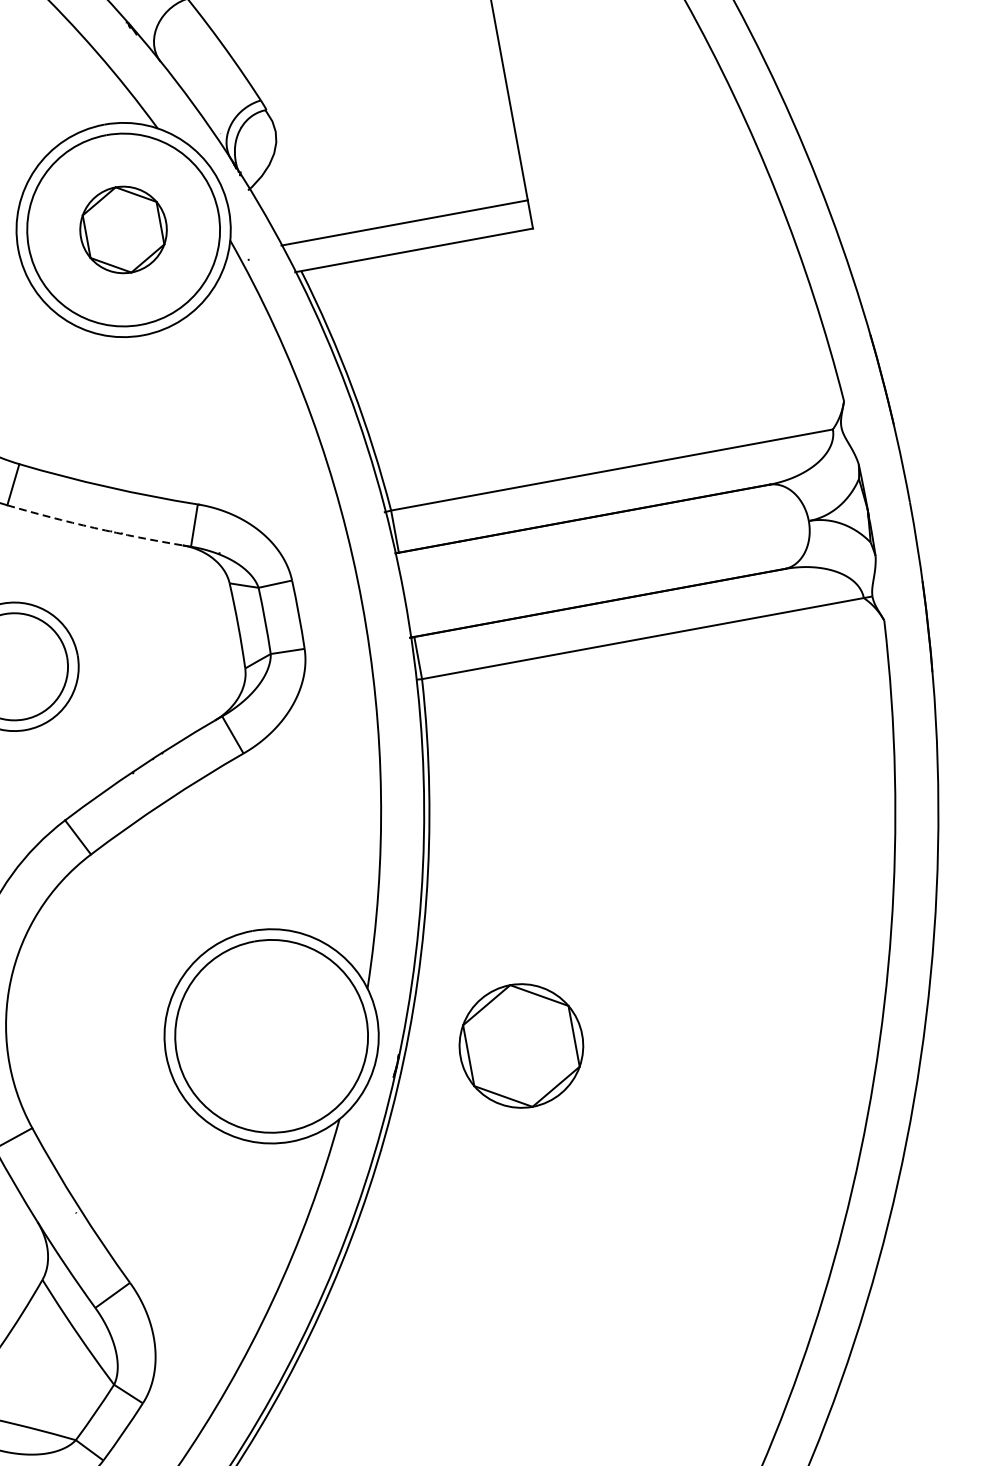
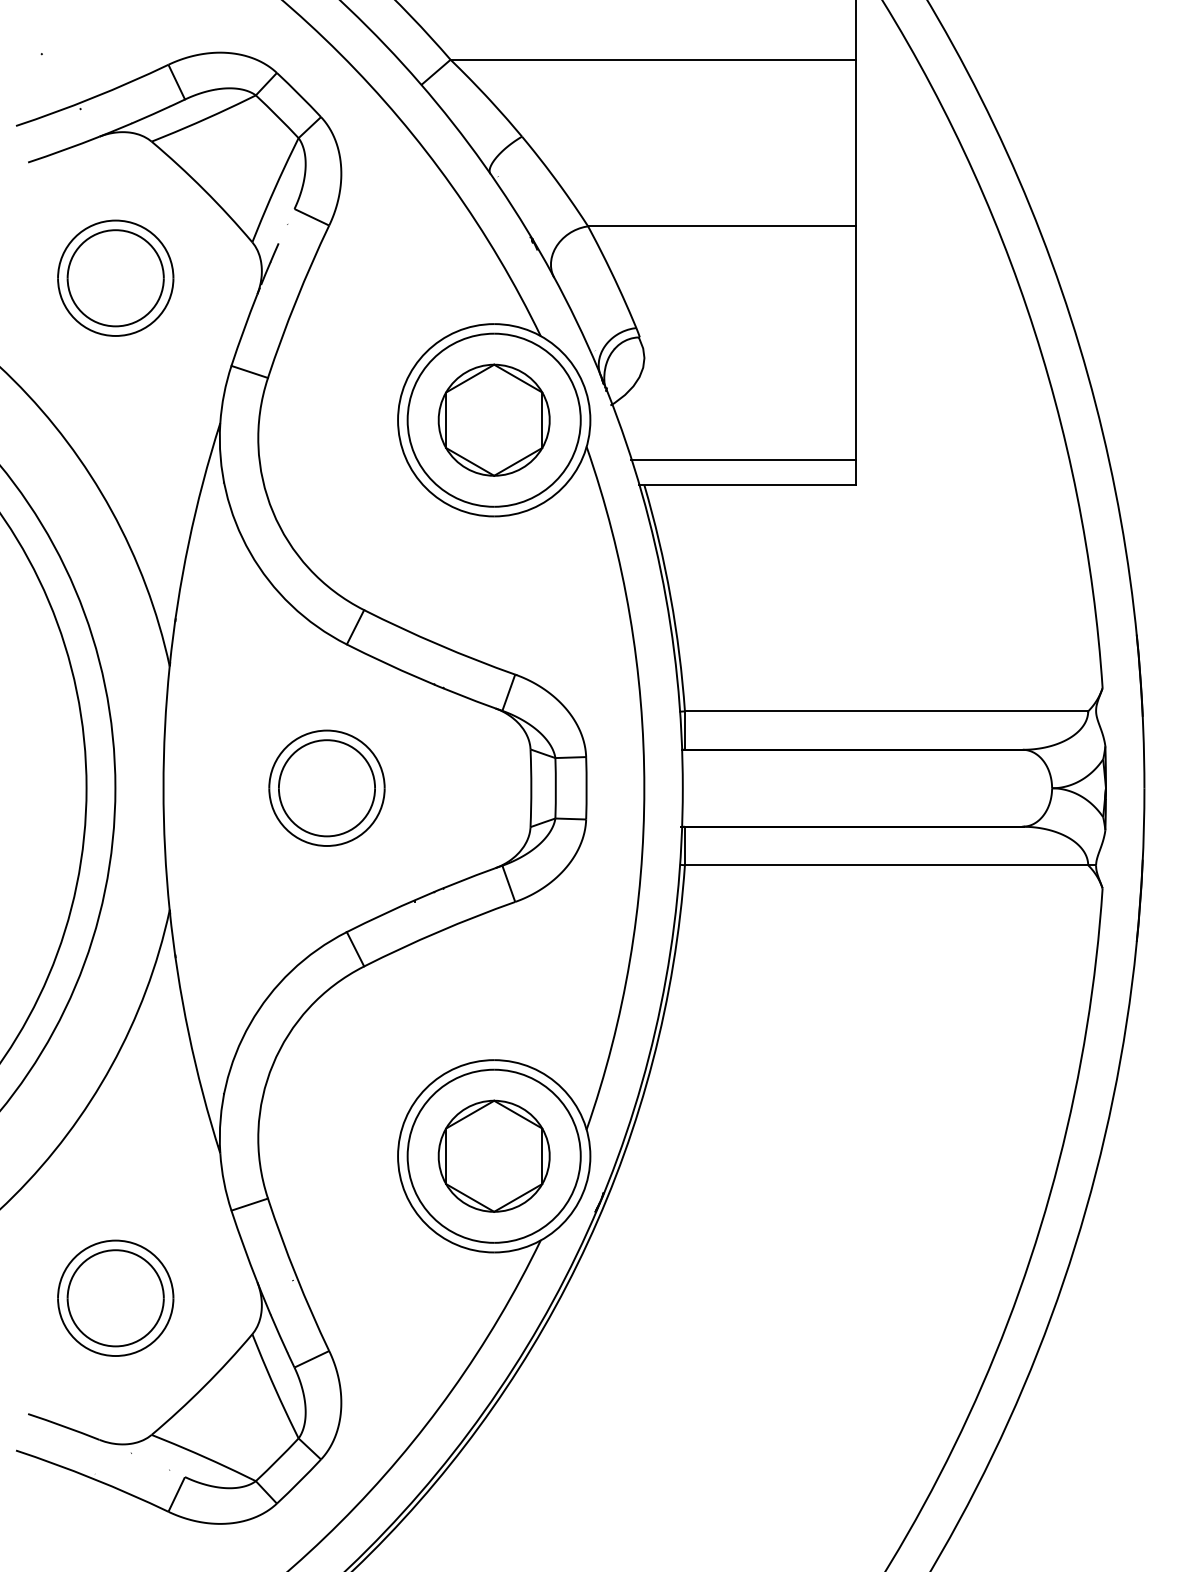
part: (122, 229) -> (493, 419), size x1.43
arc: (94, 527) -> (420, 678), dashed -> solid
part: (520, 1045) -> (493, 1155), moved

